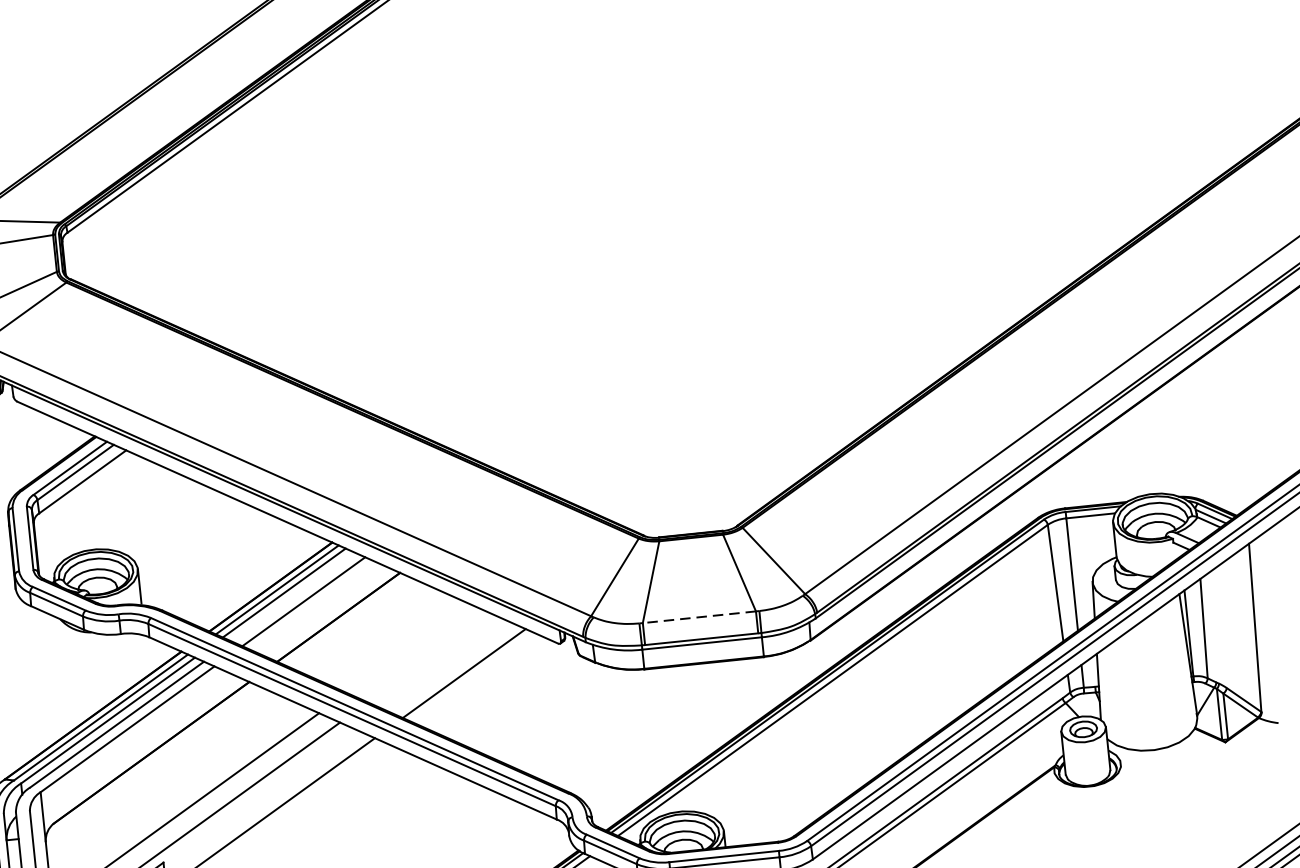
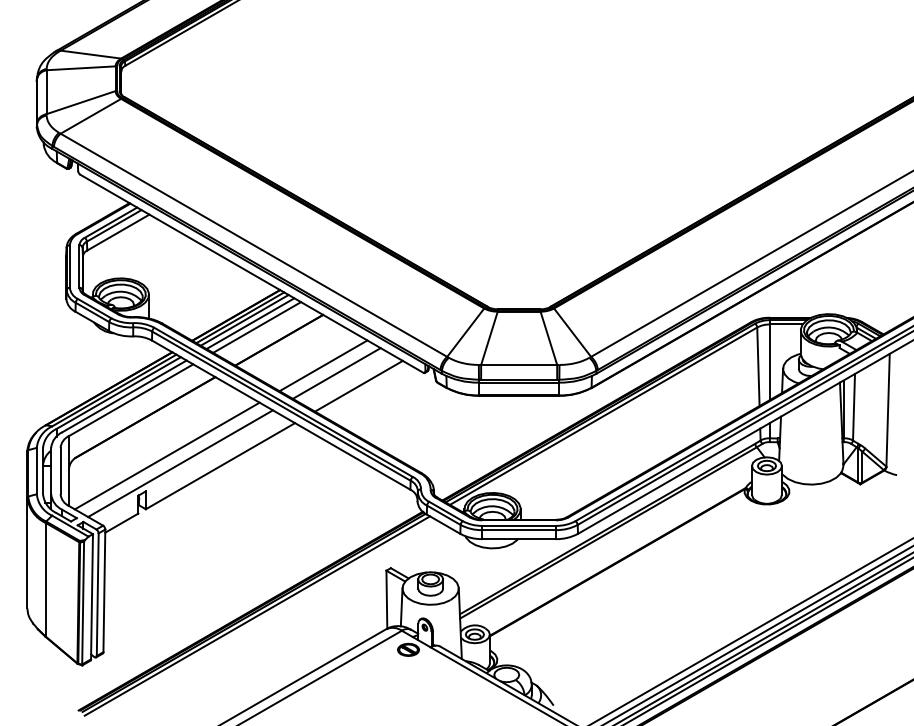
line: (293, 596) -> (250, 323), added
line: (698, 616) -> (518, 364), dashed -> solid
line: (408, 648) -> (323, 365), added
line: (428, 657) -> (336, 373), added

